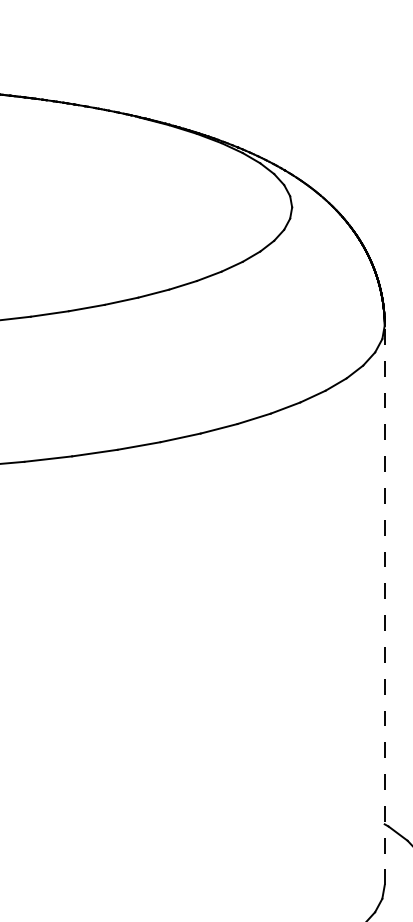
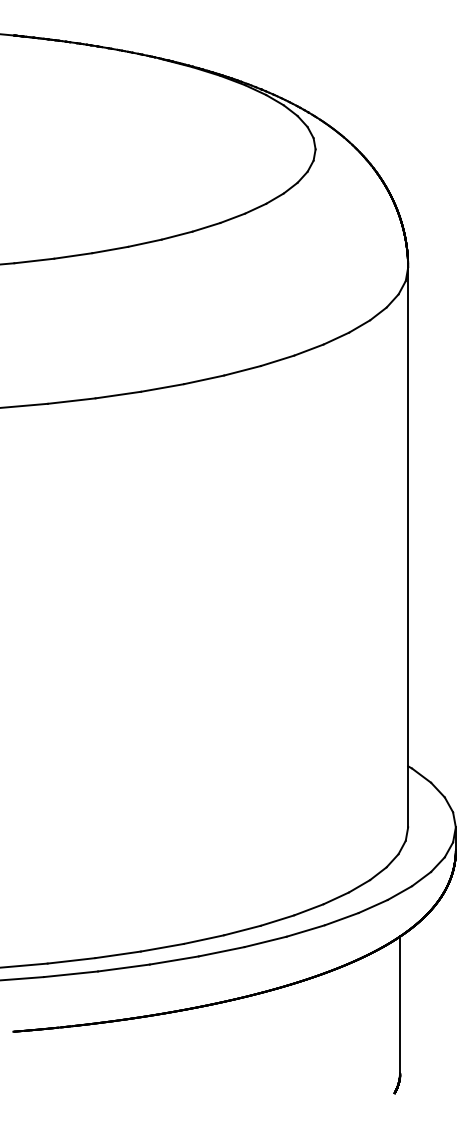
line: (385, 605) -> (408, 547), dashed -> solid

